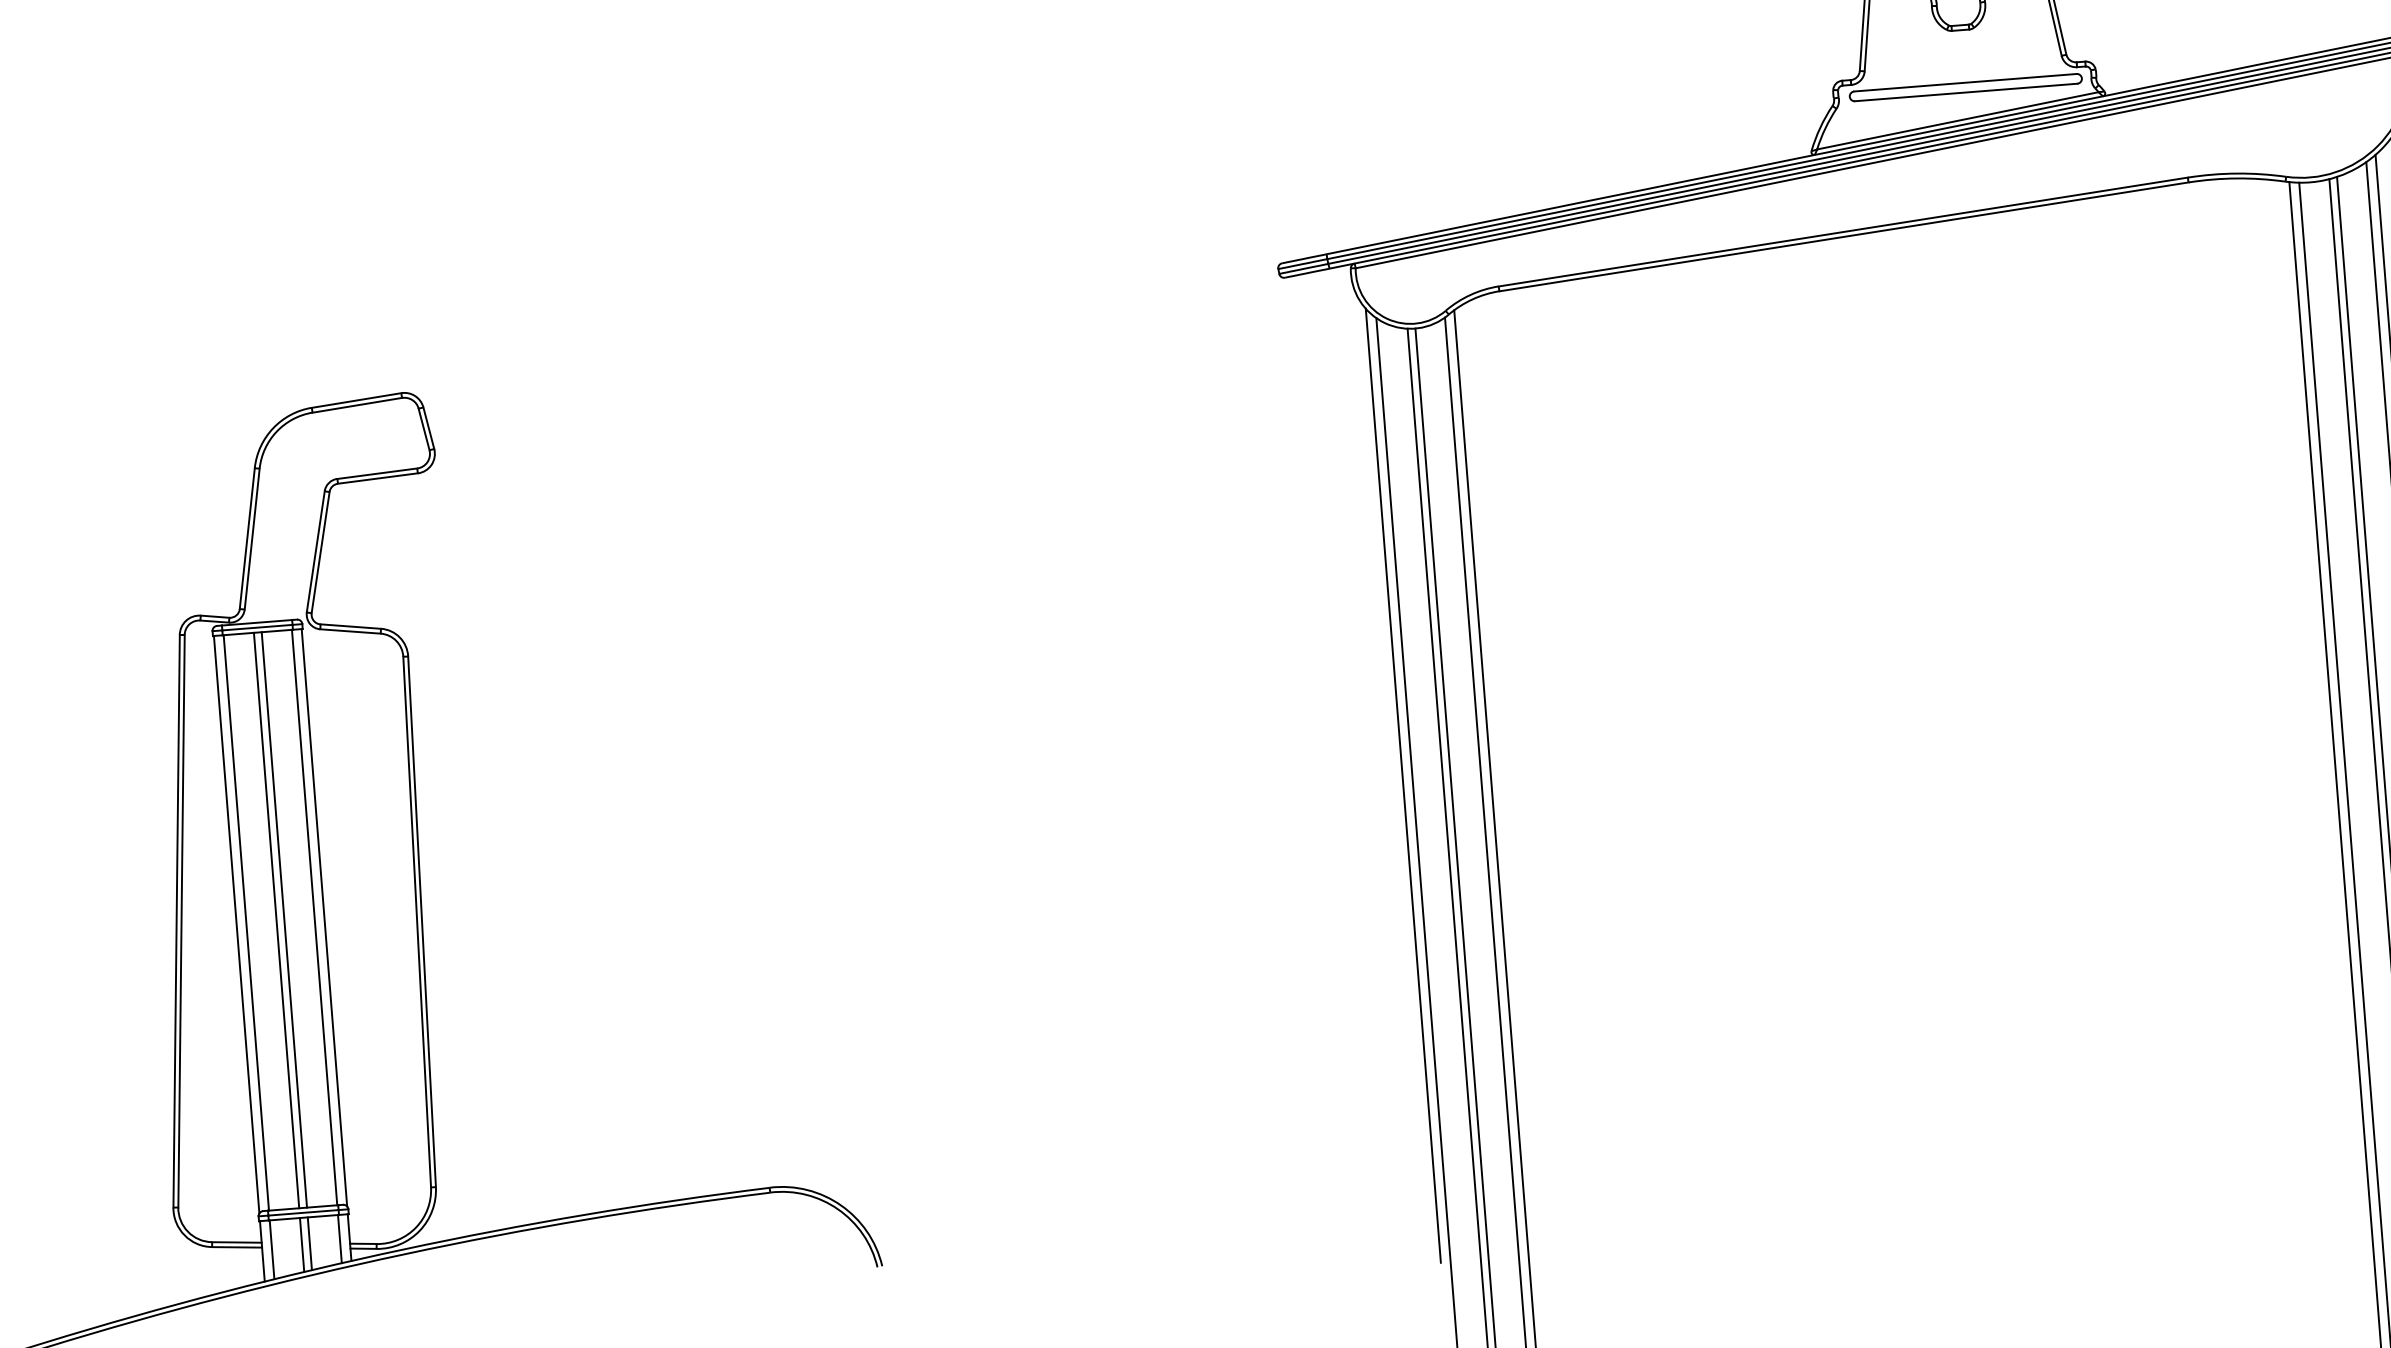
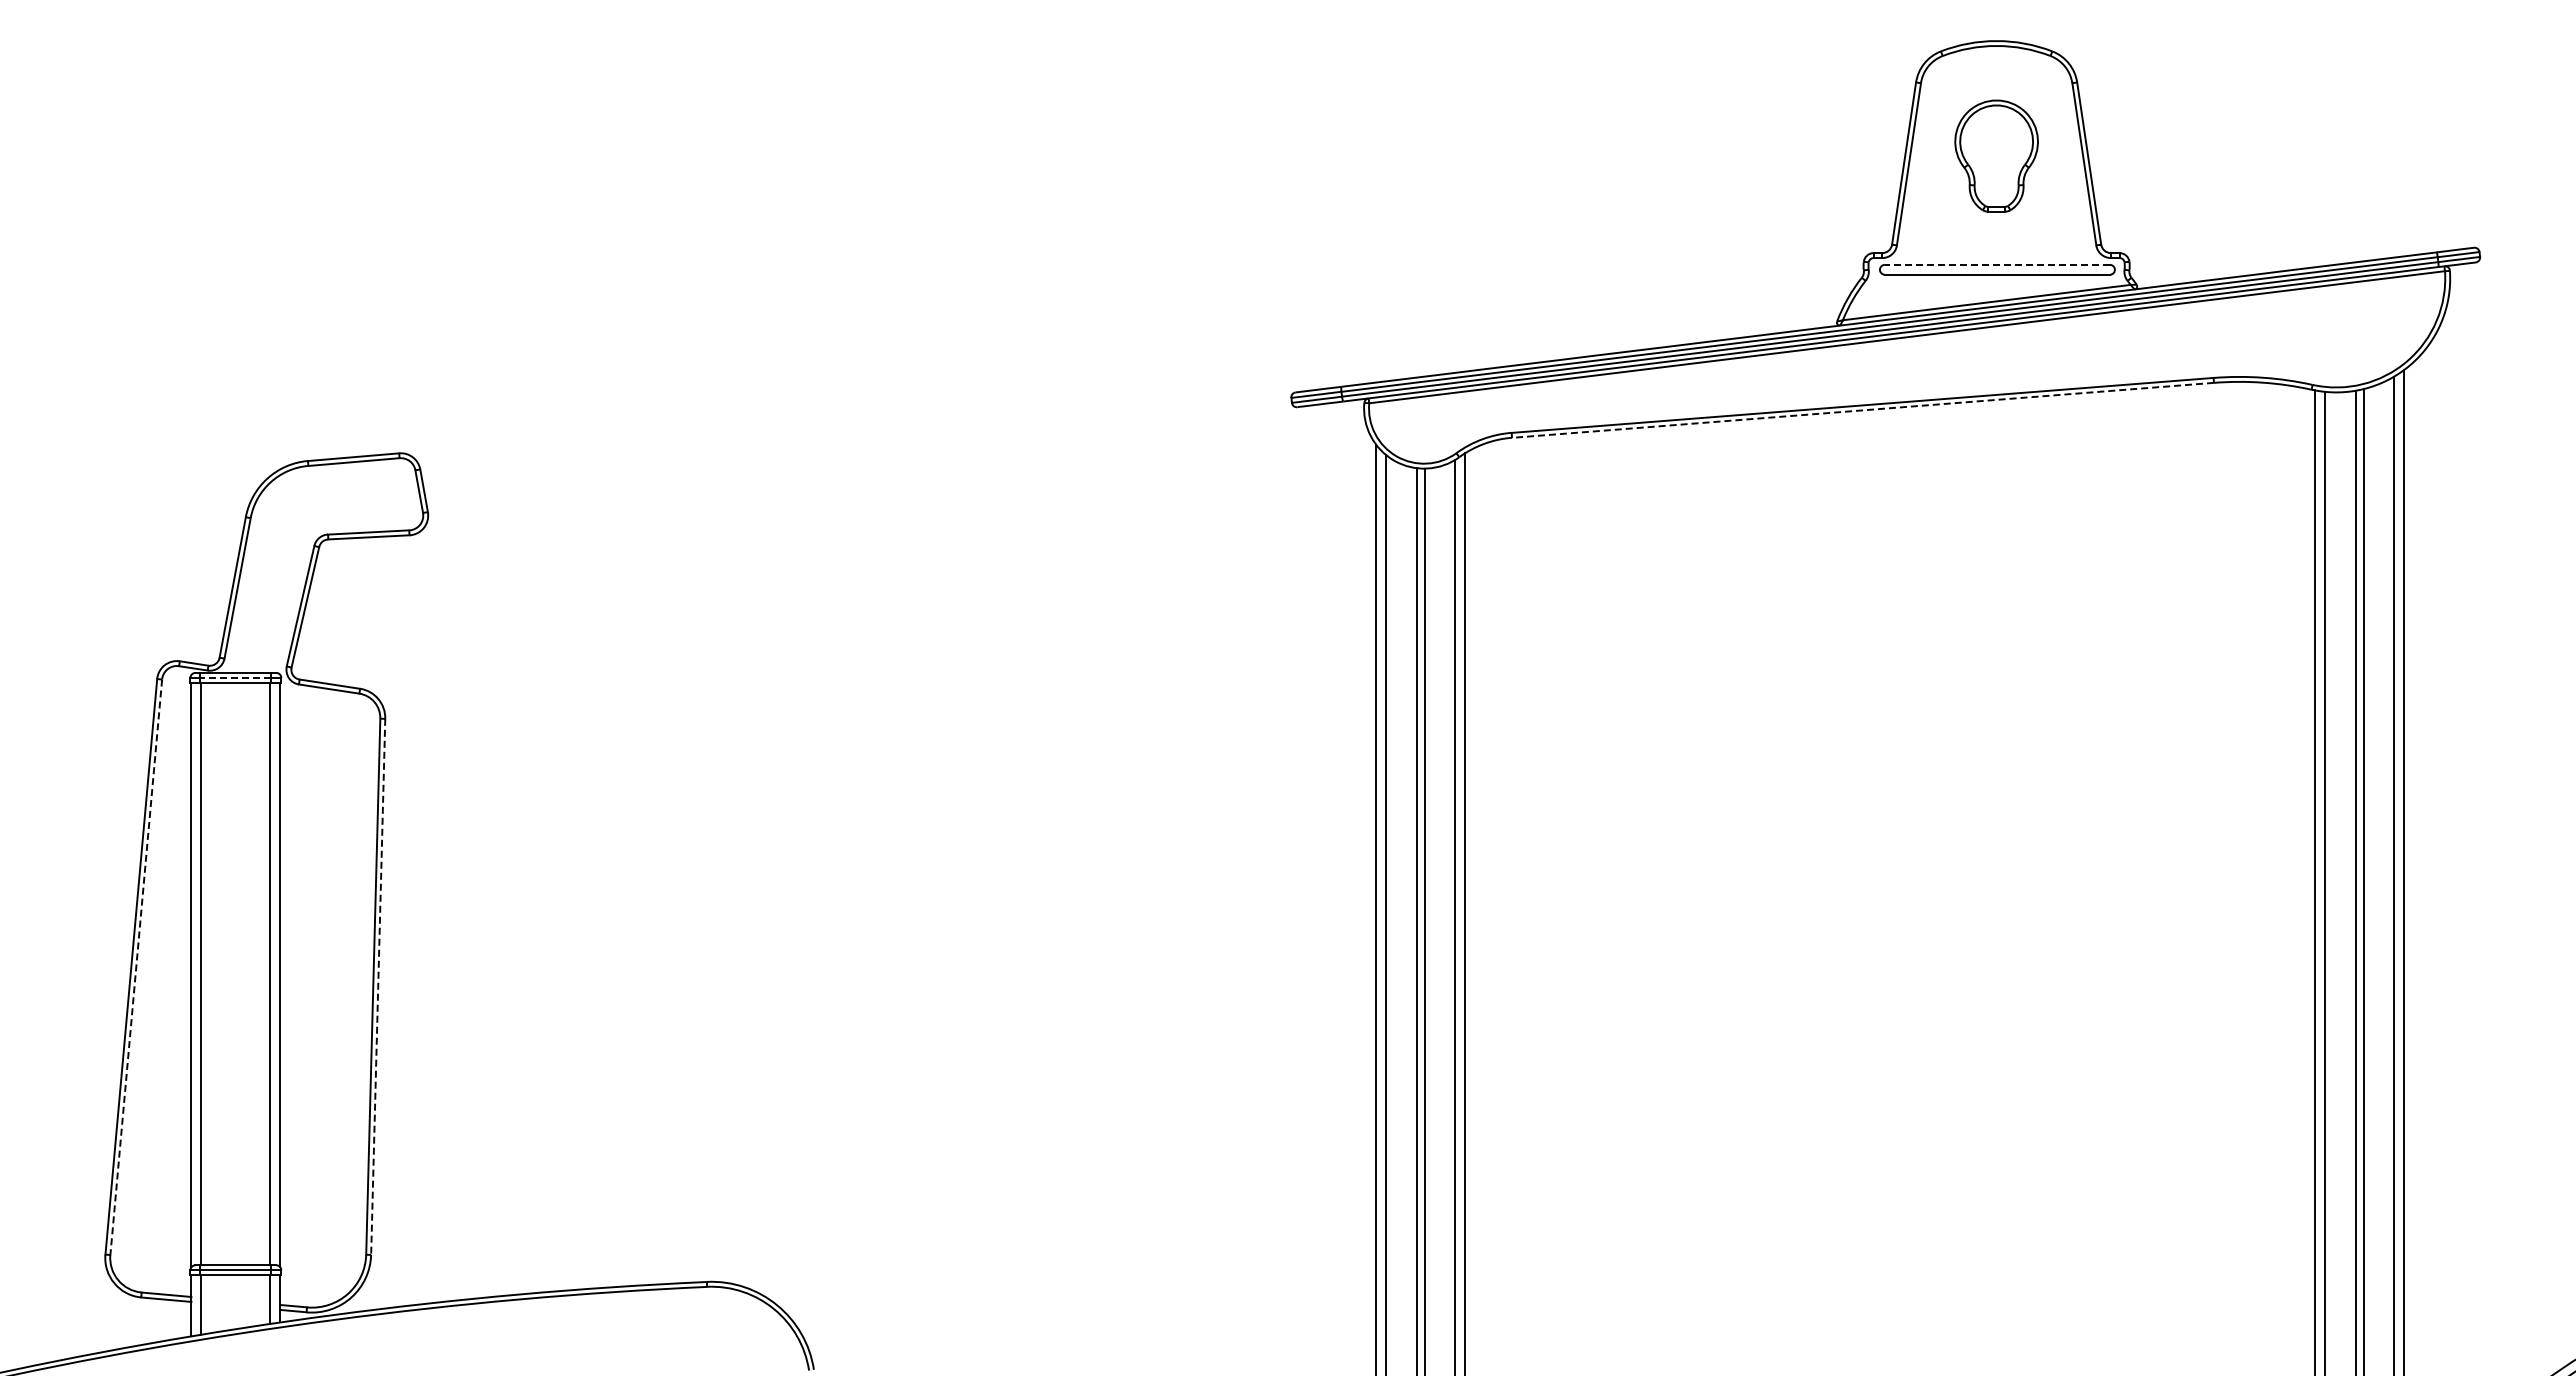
line: (1965, 82) -> (1997, 264), solid -> dashed
line: (1843, 237) -> (1862, 410), solid -> dashed
line: (257, 627) -> (235, 677), solid -> dashed
line: (283, 919) -> (239, 973), removed
line: (276, 920) -> (231, 973), removed
line: (181, 921) -> (136, 967), solid -> dashed
line: (422, 922) -> (378, 987), solid -> dashed
line: (309, 1243) -> (239, 1301), removed
line: (301, 1245) -> (231, 1302), removed

